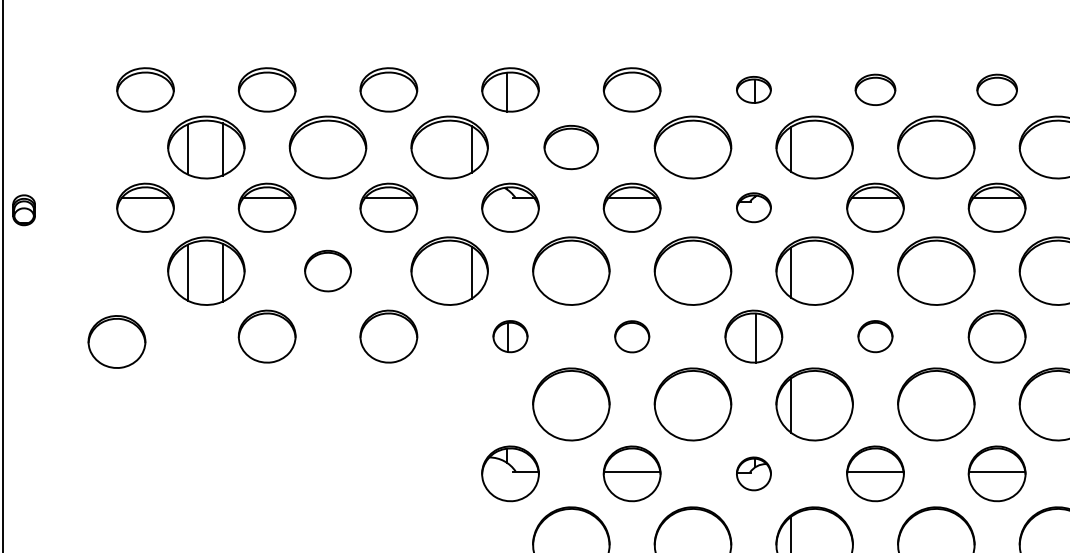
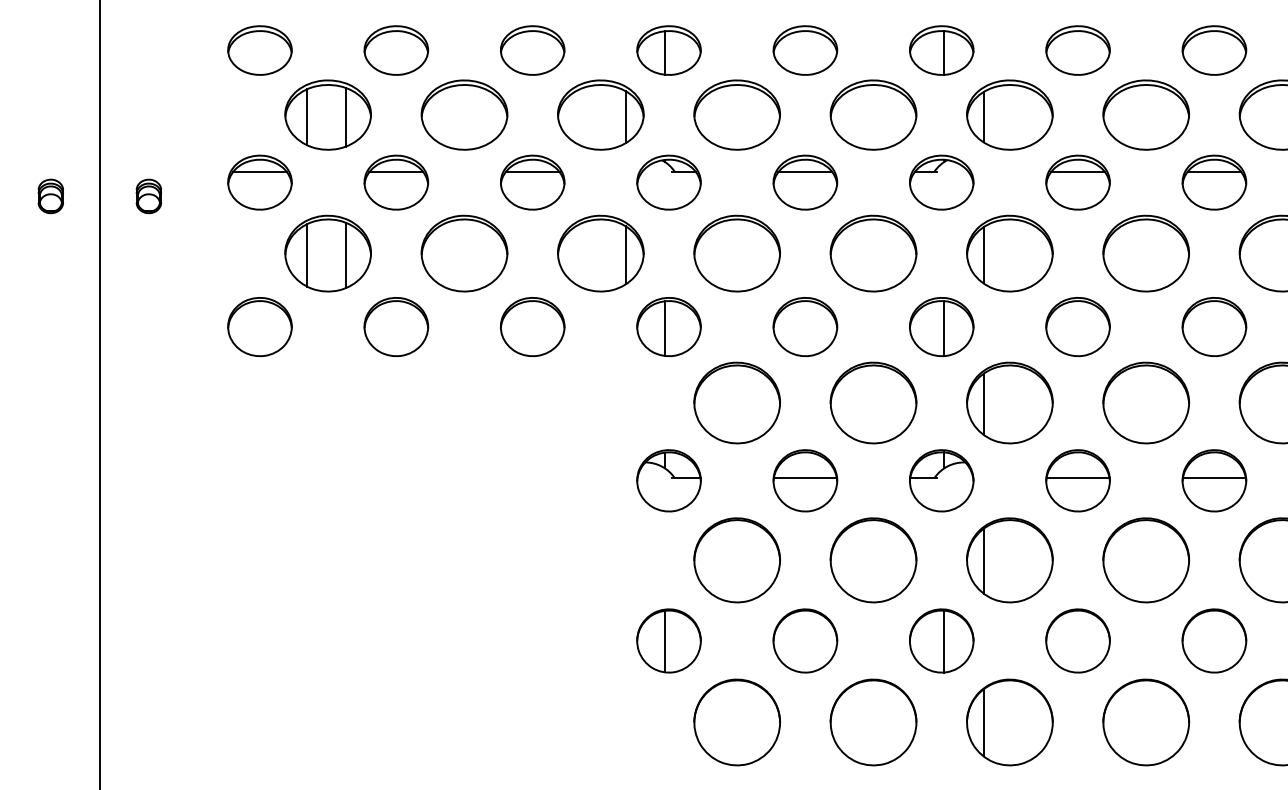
part: (753, 89) -> (941, 50), size x1.67
part: (874, 89) -> (1077, 50), size x1.43
part: (997, 89) -> (1214, 50), size x1.43
part: (570, 146) -> (736, 114), size x1.43
part: (753, 207) -> (941, 182), size x1.67
part: (23, 210) -> (148, 196), moved
part: (328, 271) -> (464, 253), size x1.67
part: (510, 336) -> (668, 326), size x1.67
part: (874, 336) -> (1077, 326), size x1.67
part: (632, 337) -> (805, 327), size x1.67
part: (116, 341) -> (259, 326), moved
part: (753, 473) -> (941, 480), size x1.67

